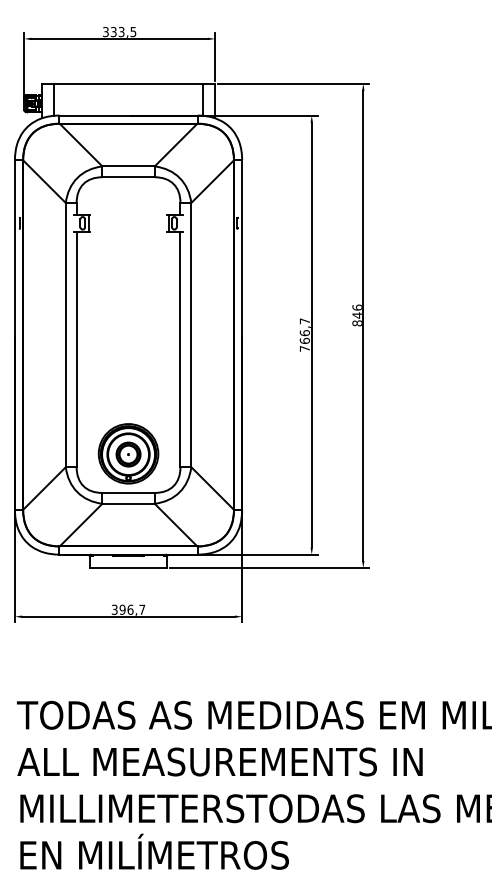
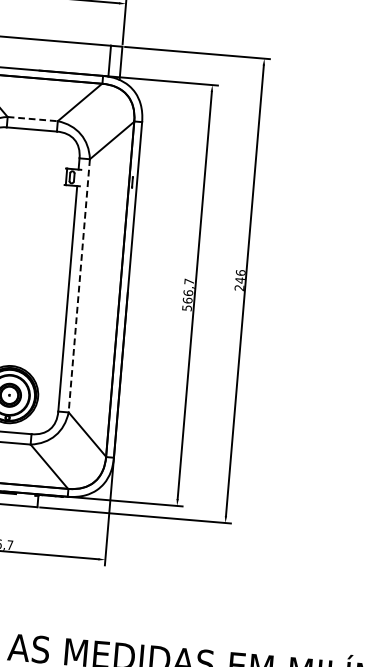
line: (129, 166) -> (33, 119), solid -> dashed
text: (356, 323) -> (238, 288), 846 -> 246
line: (191, 335) -> (79, 286), solid -> dashed
text: (304, 348) -> (186, 307), 766,7 -> 566,7

